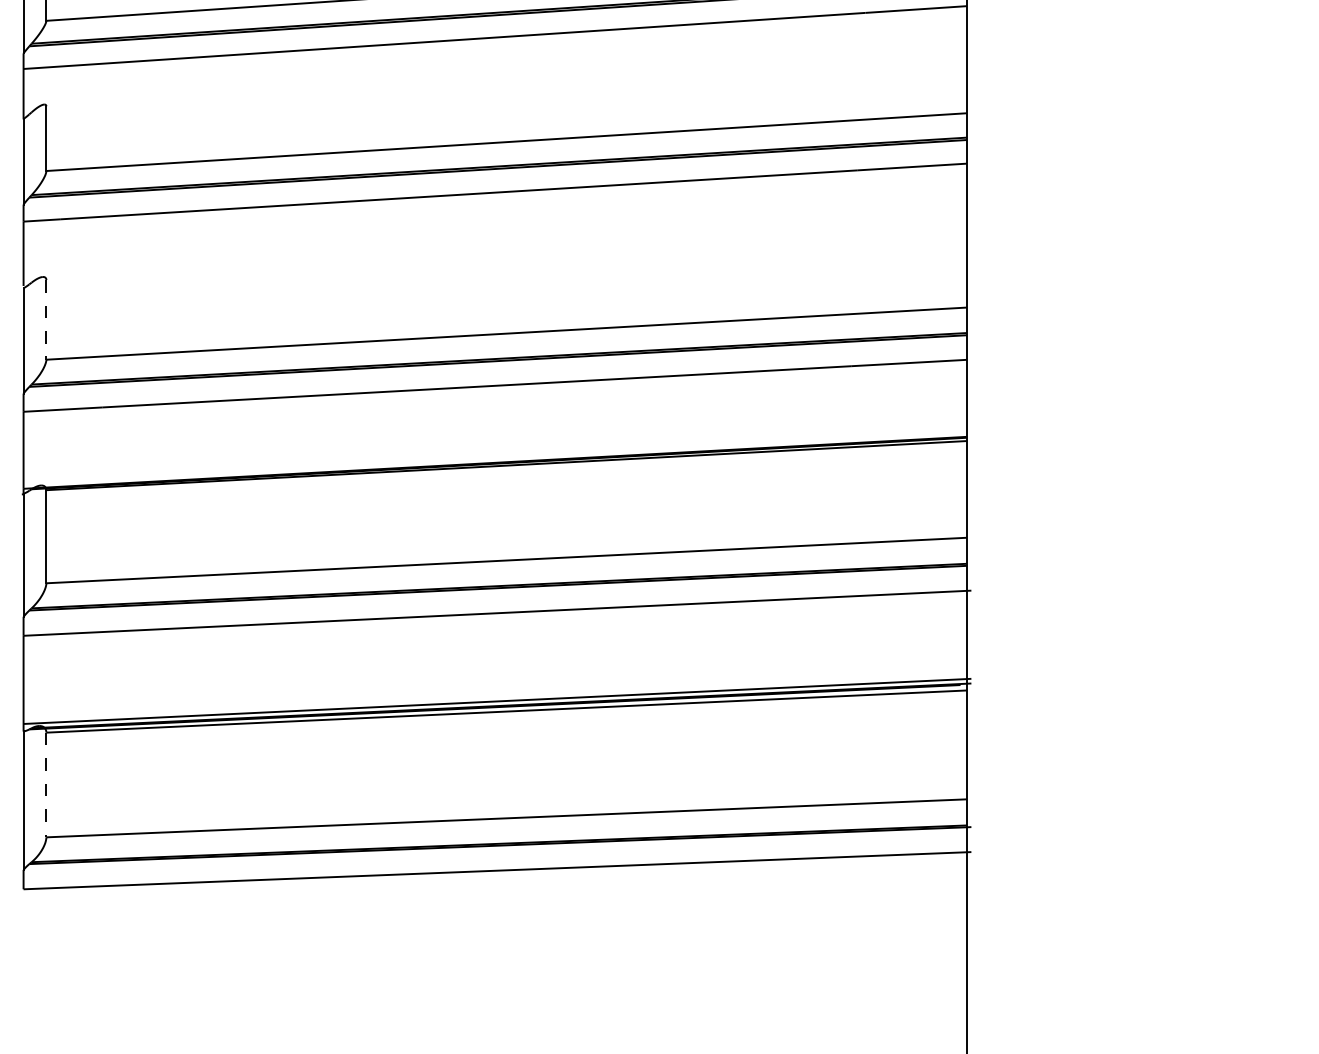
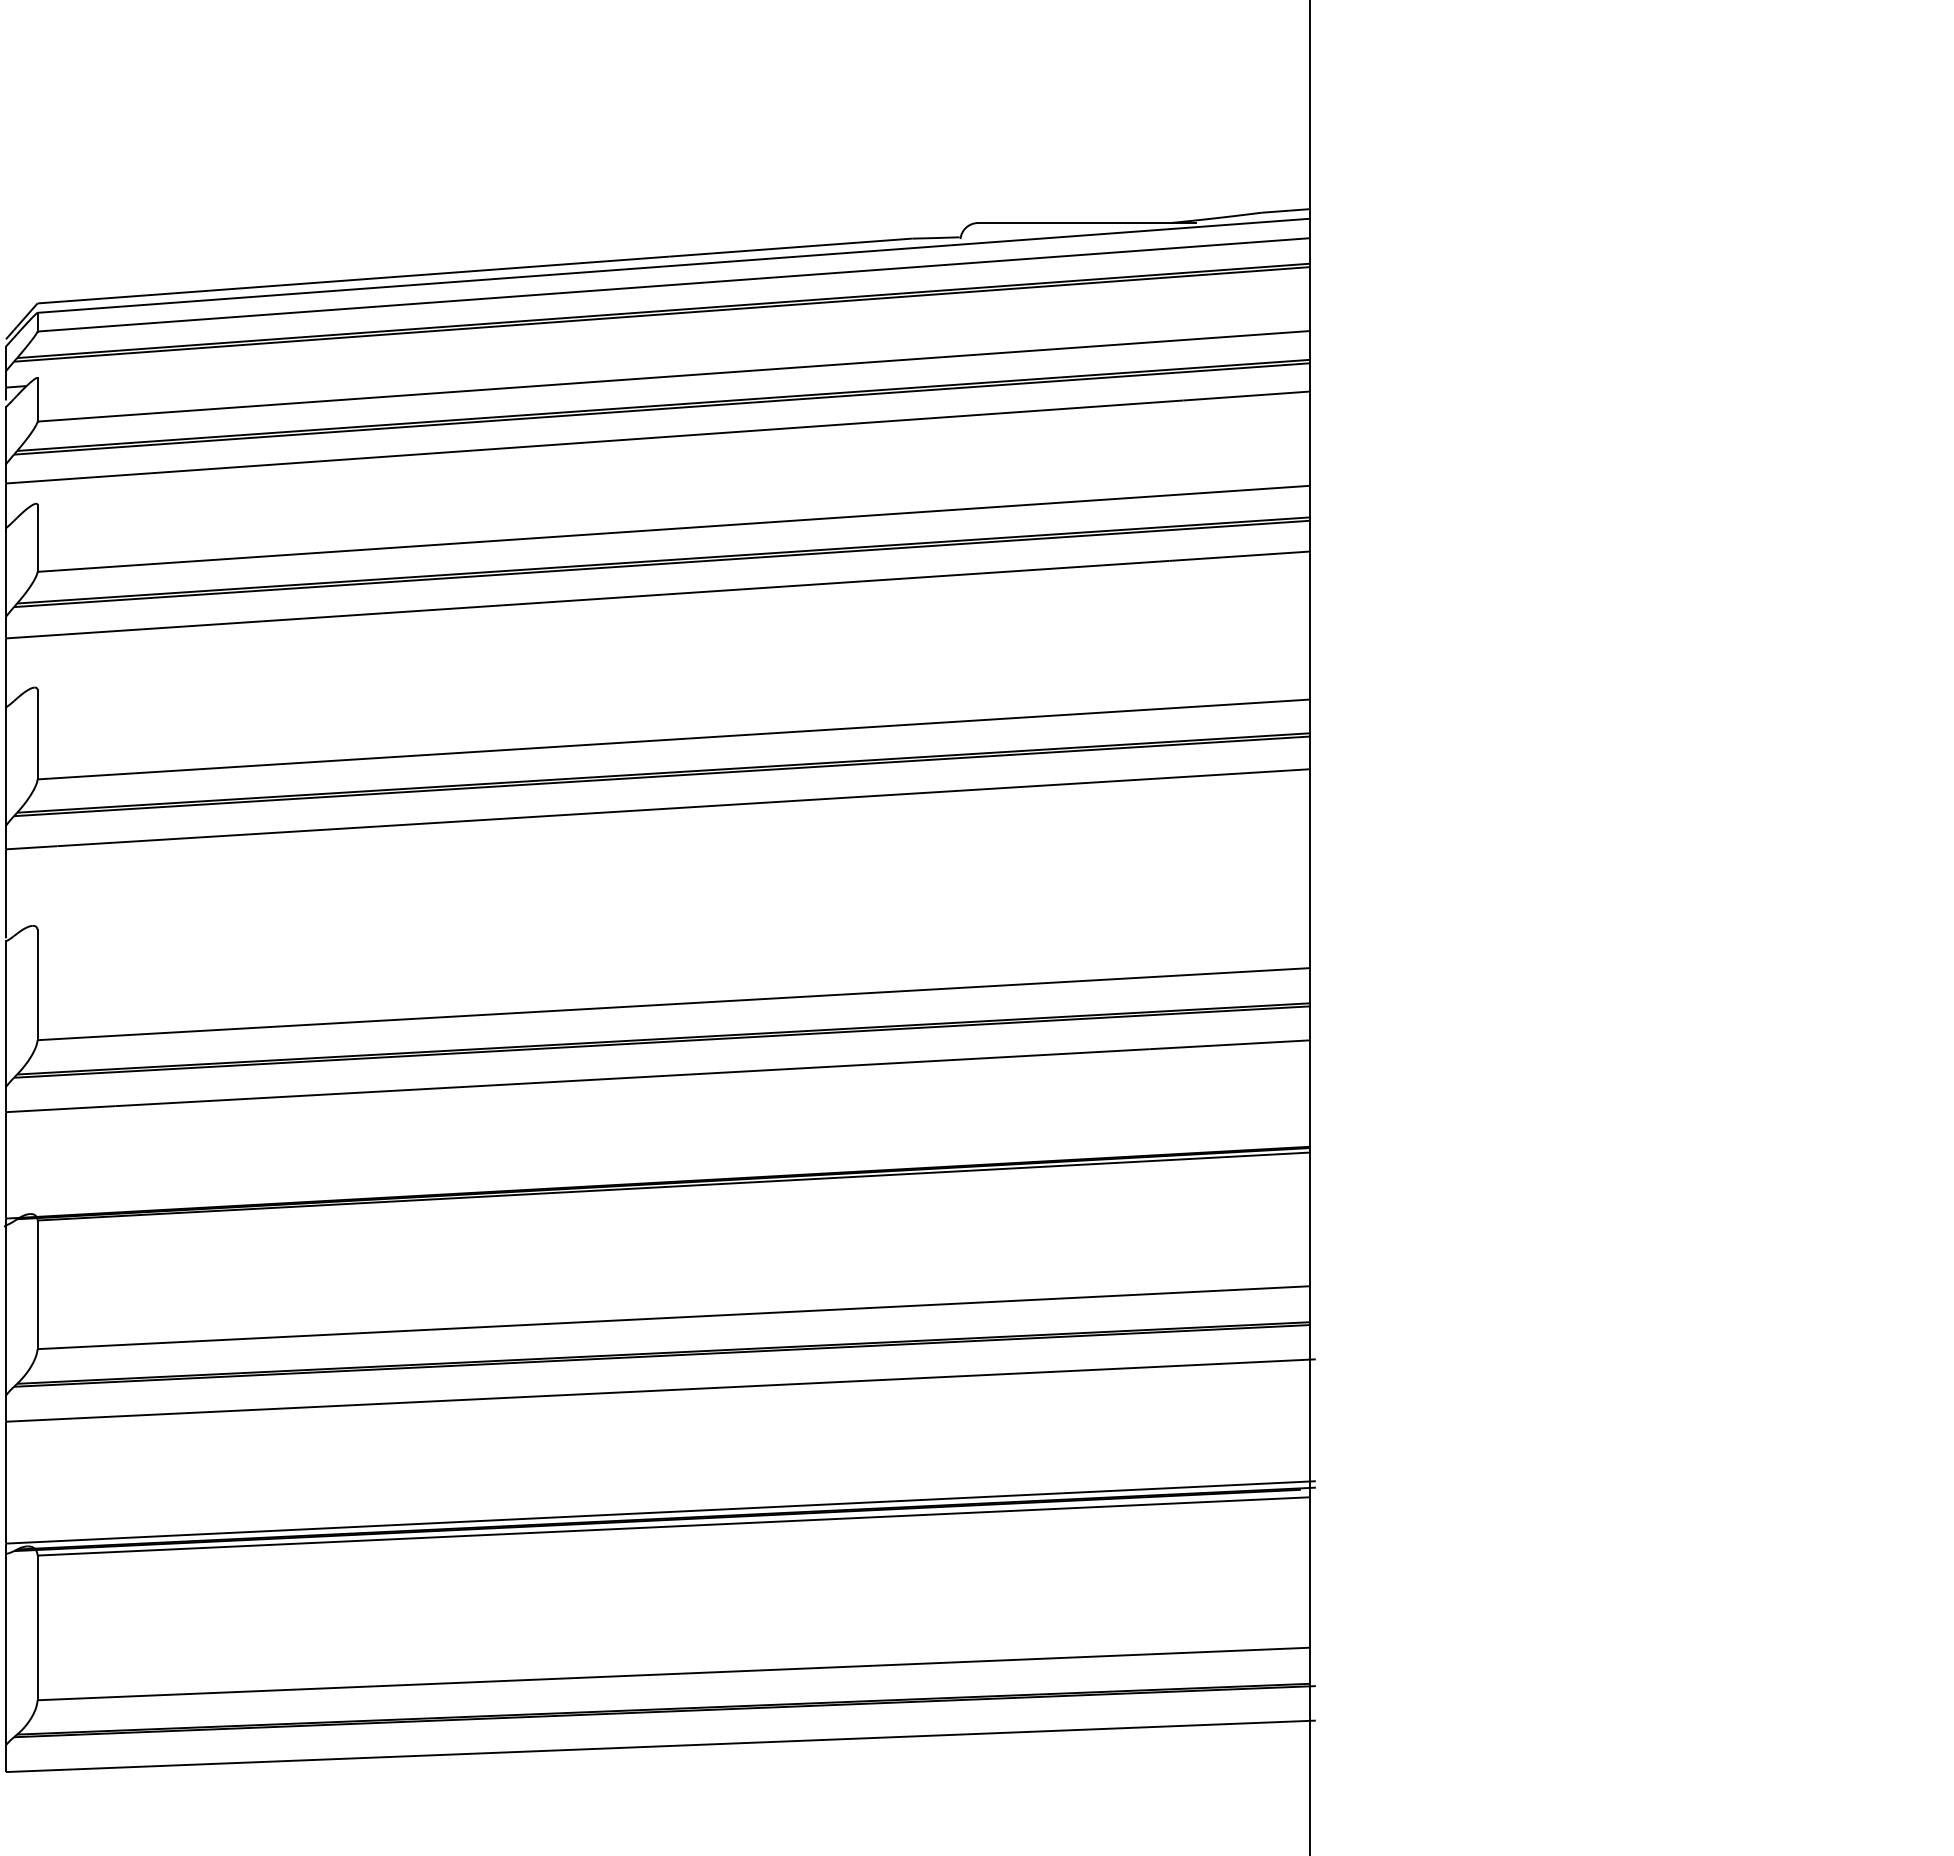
line: (46, 320) -> (37, 985), dashed -> solid
line: (46, 785) -> (37, 1628), dashed -> solid

